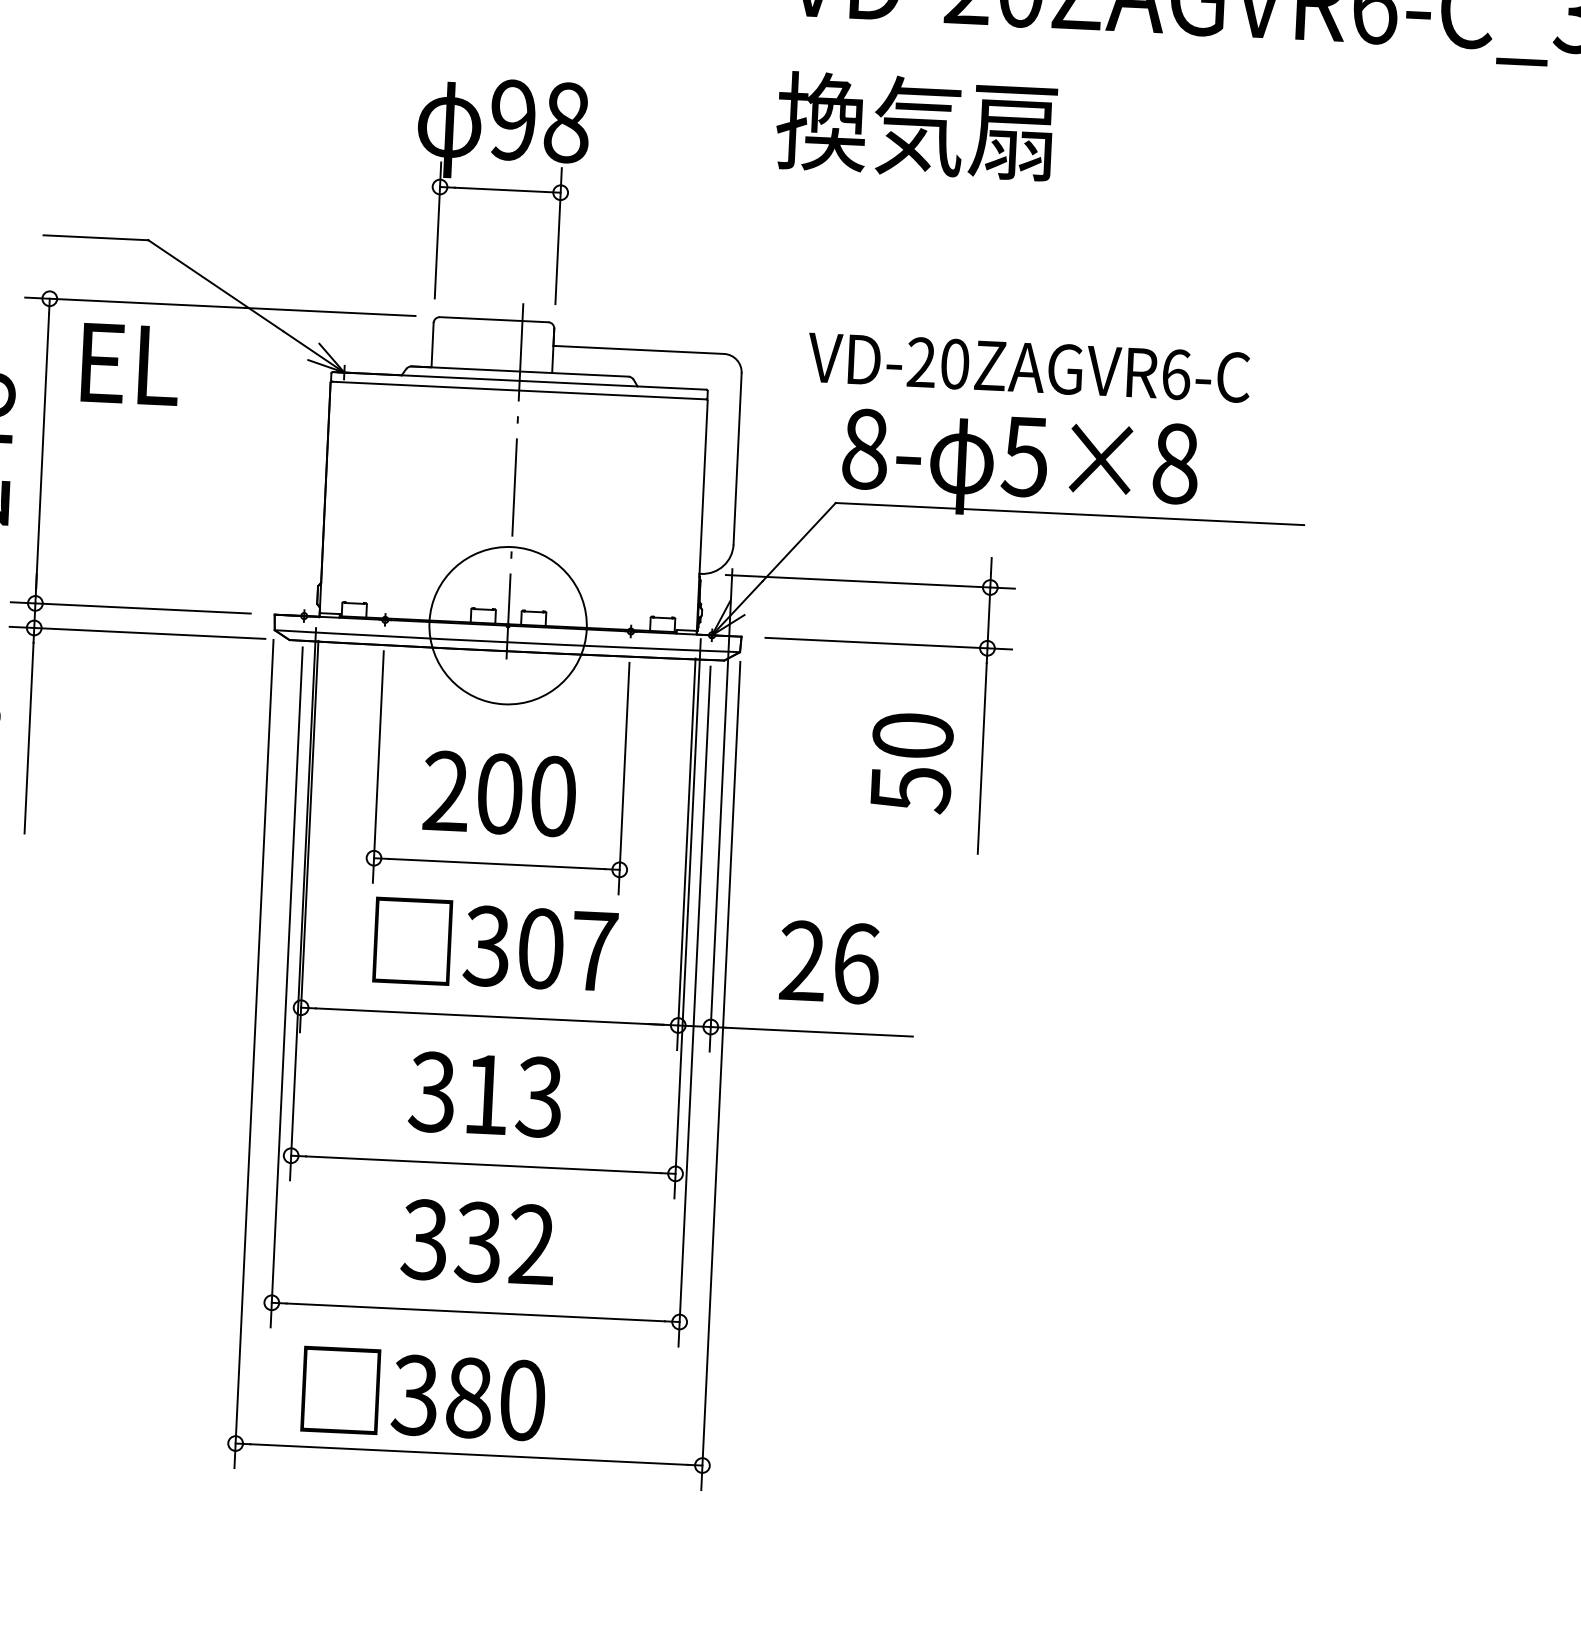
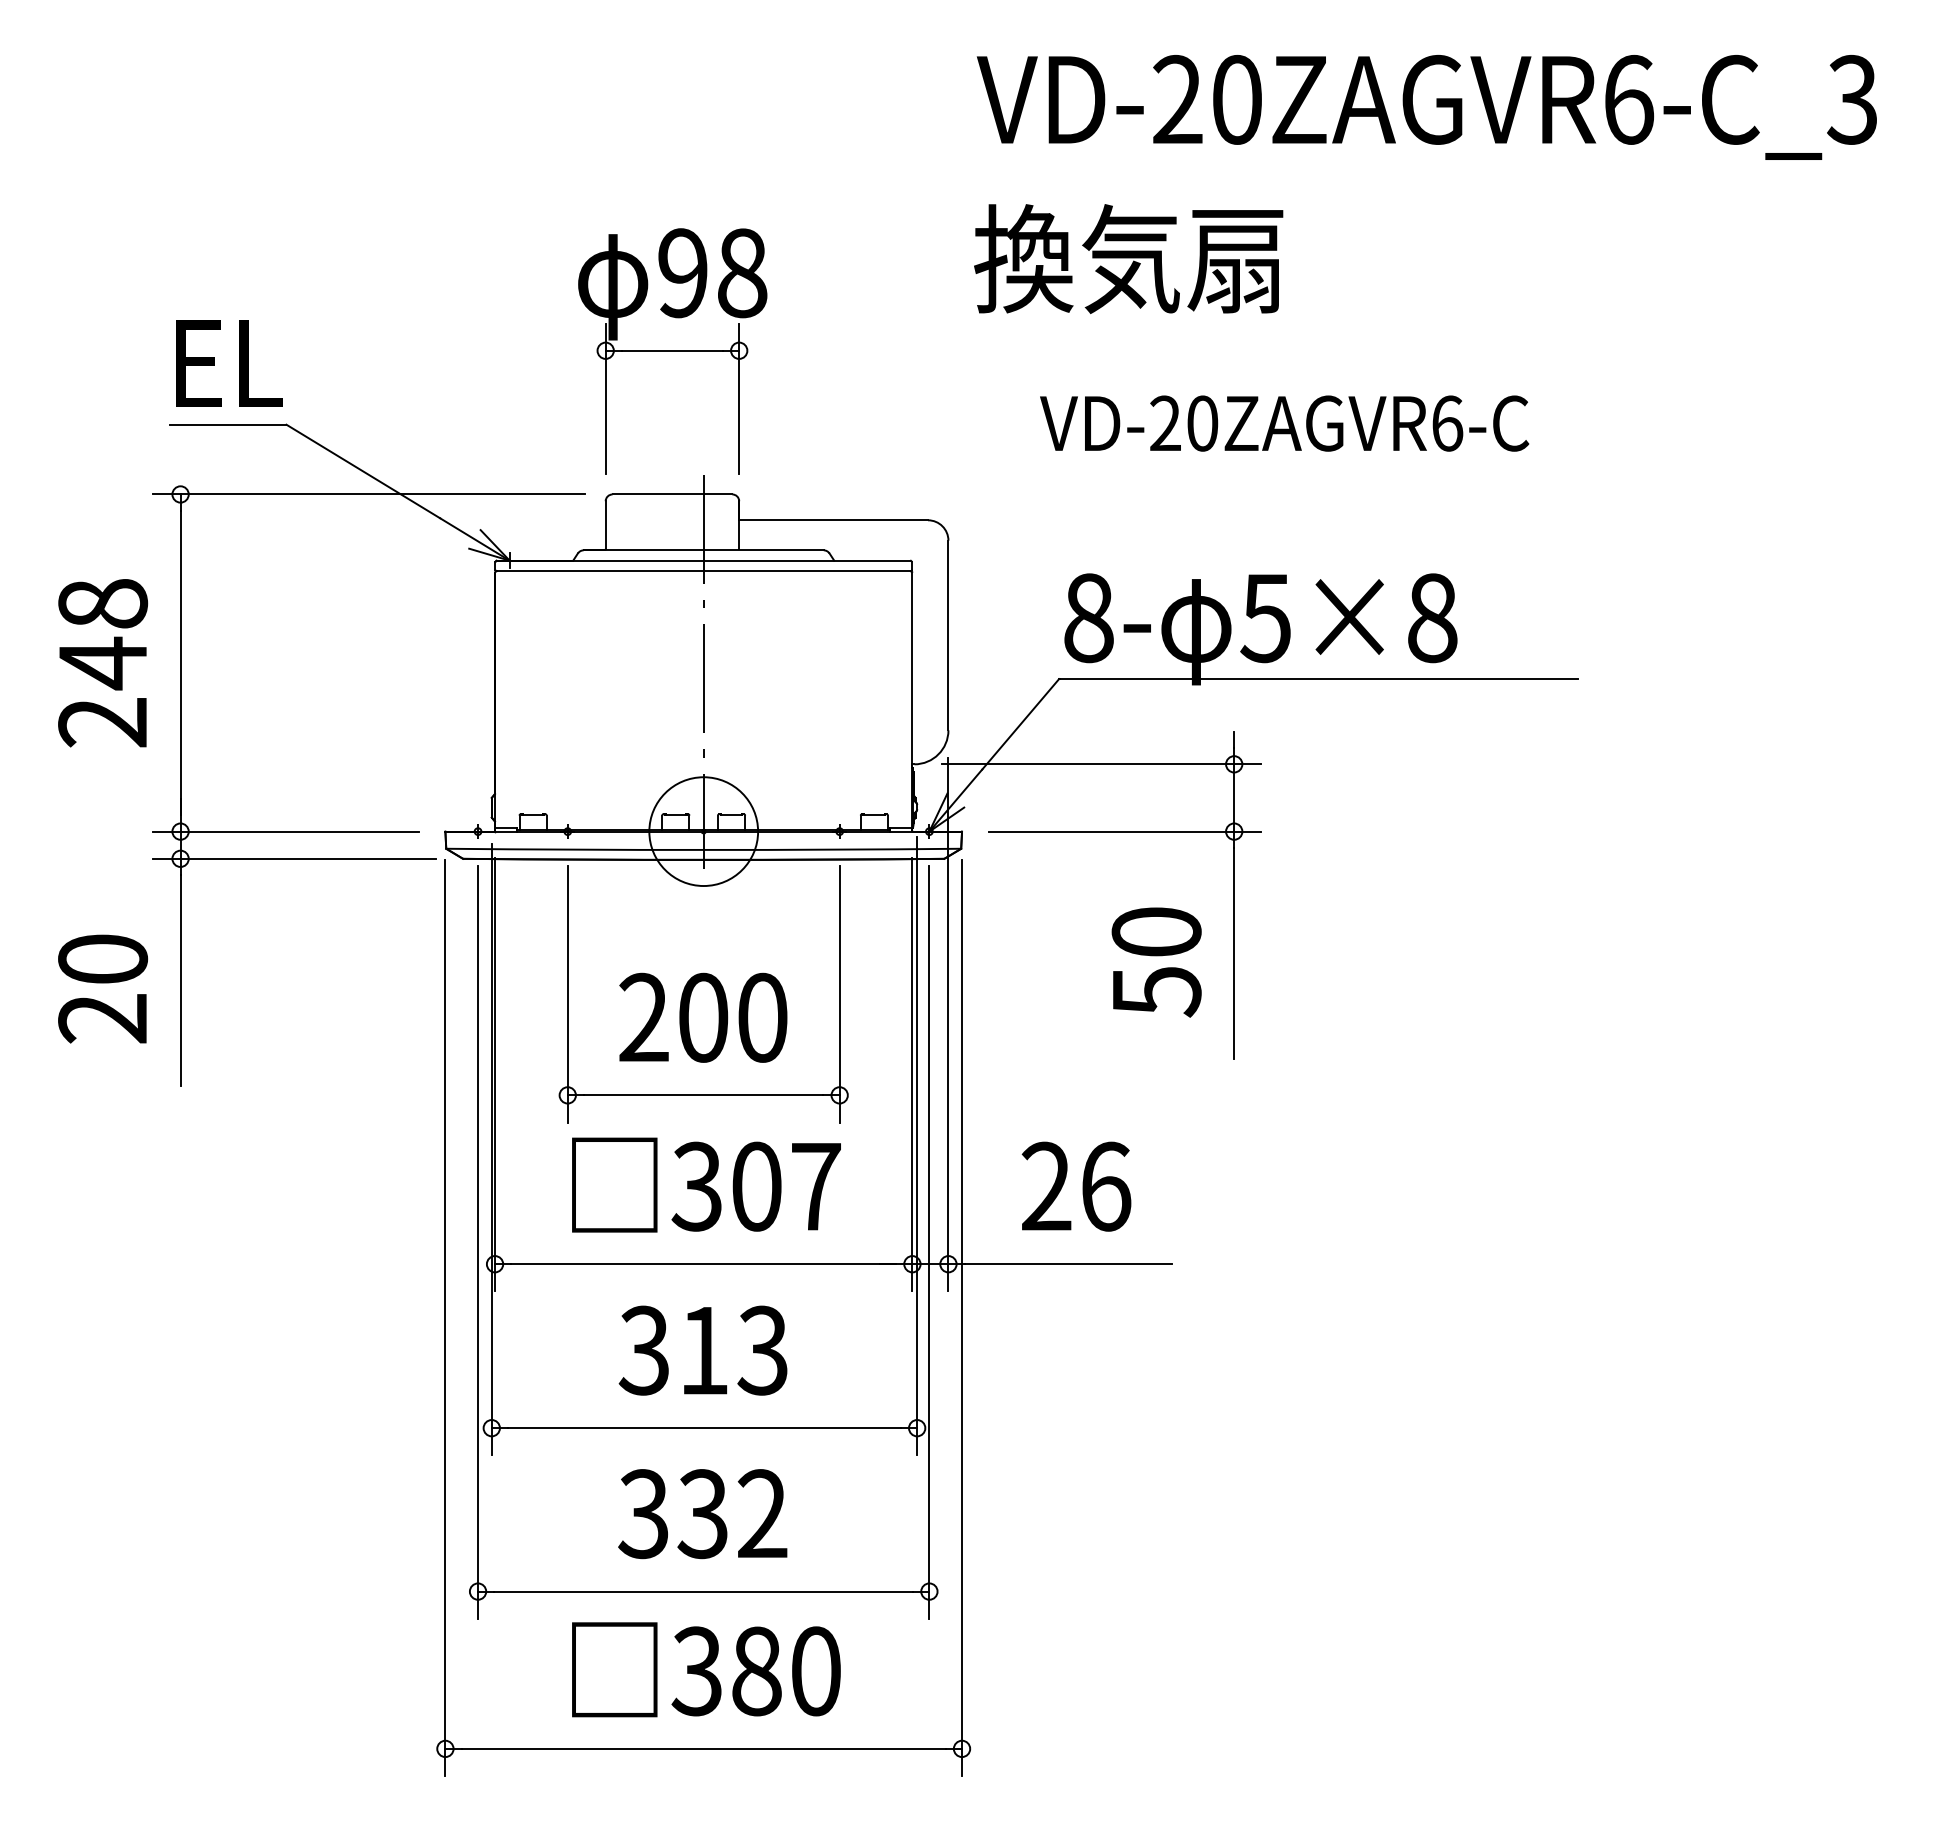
text: (130, 364) -> (229, 363), moved
text: (1029, 367) -> (1284, 423), moved
circle: (507, 625) -> (703, 831), size x0.62
text: (423, 1394) -> (706, 1669), moved

